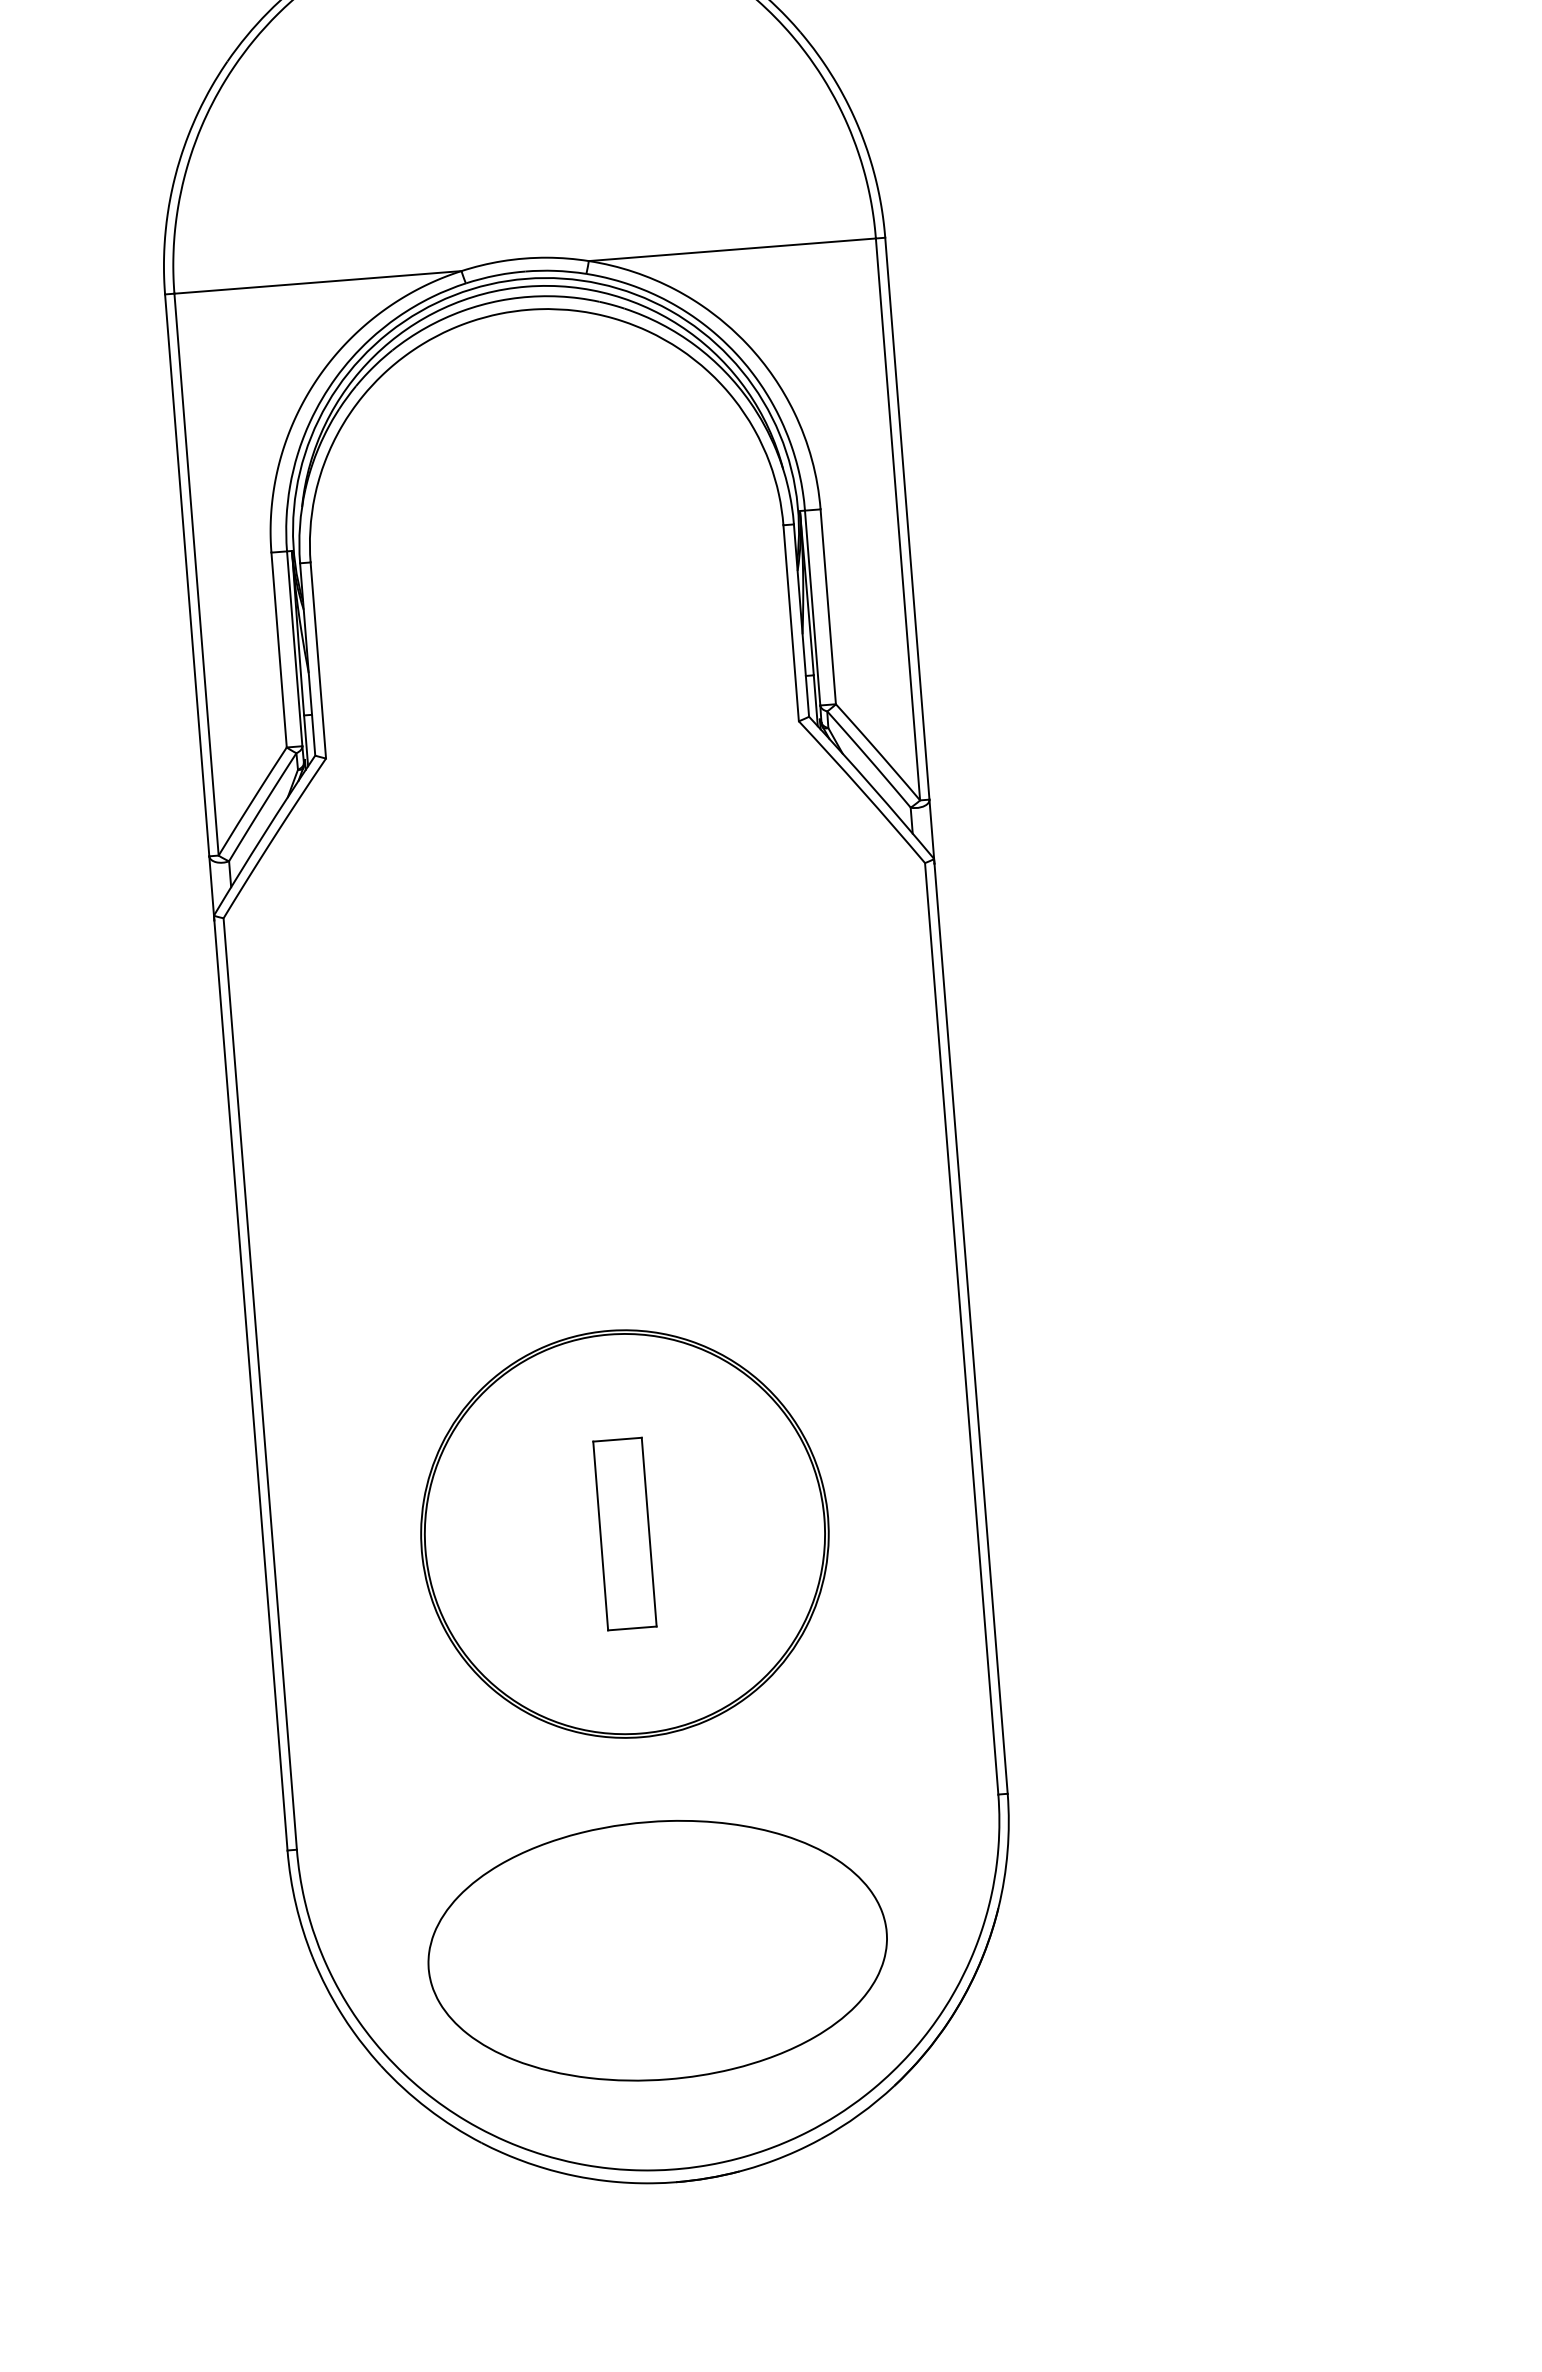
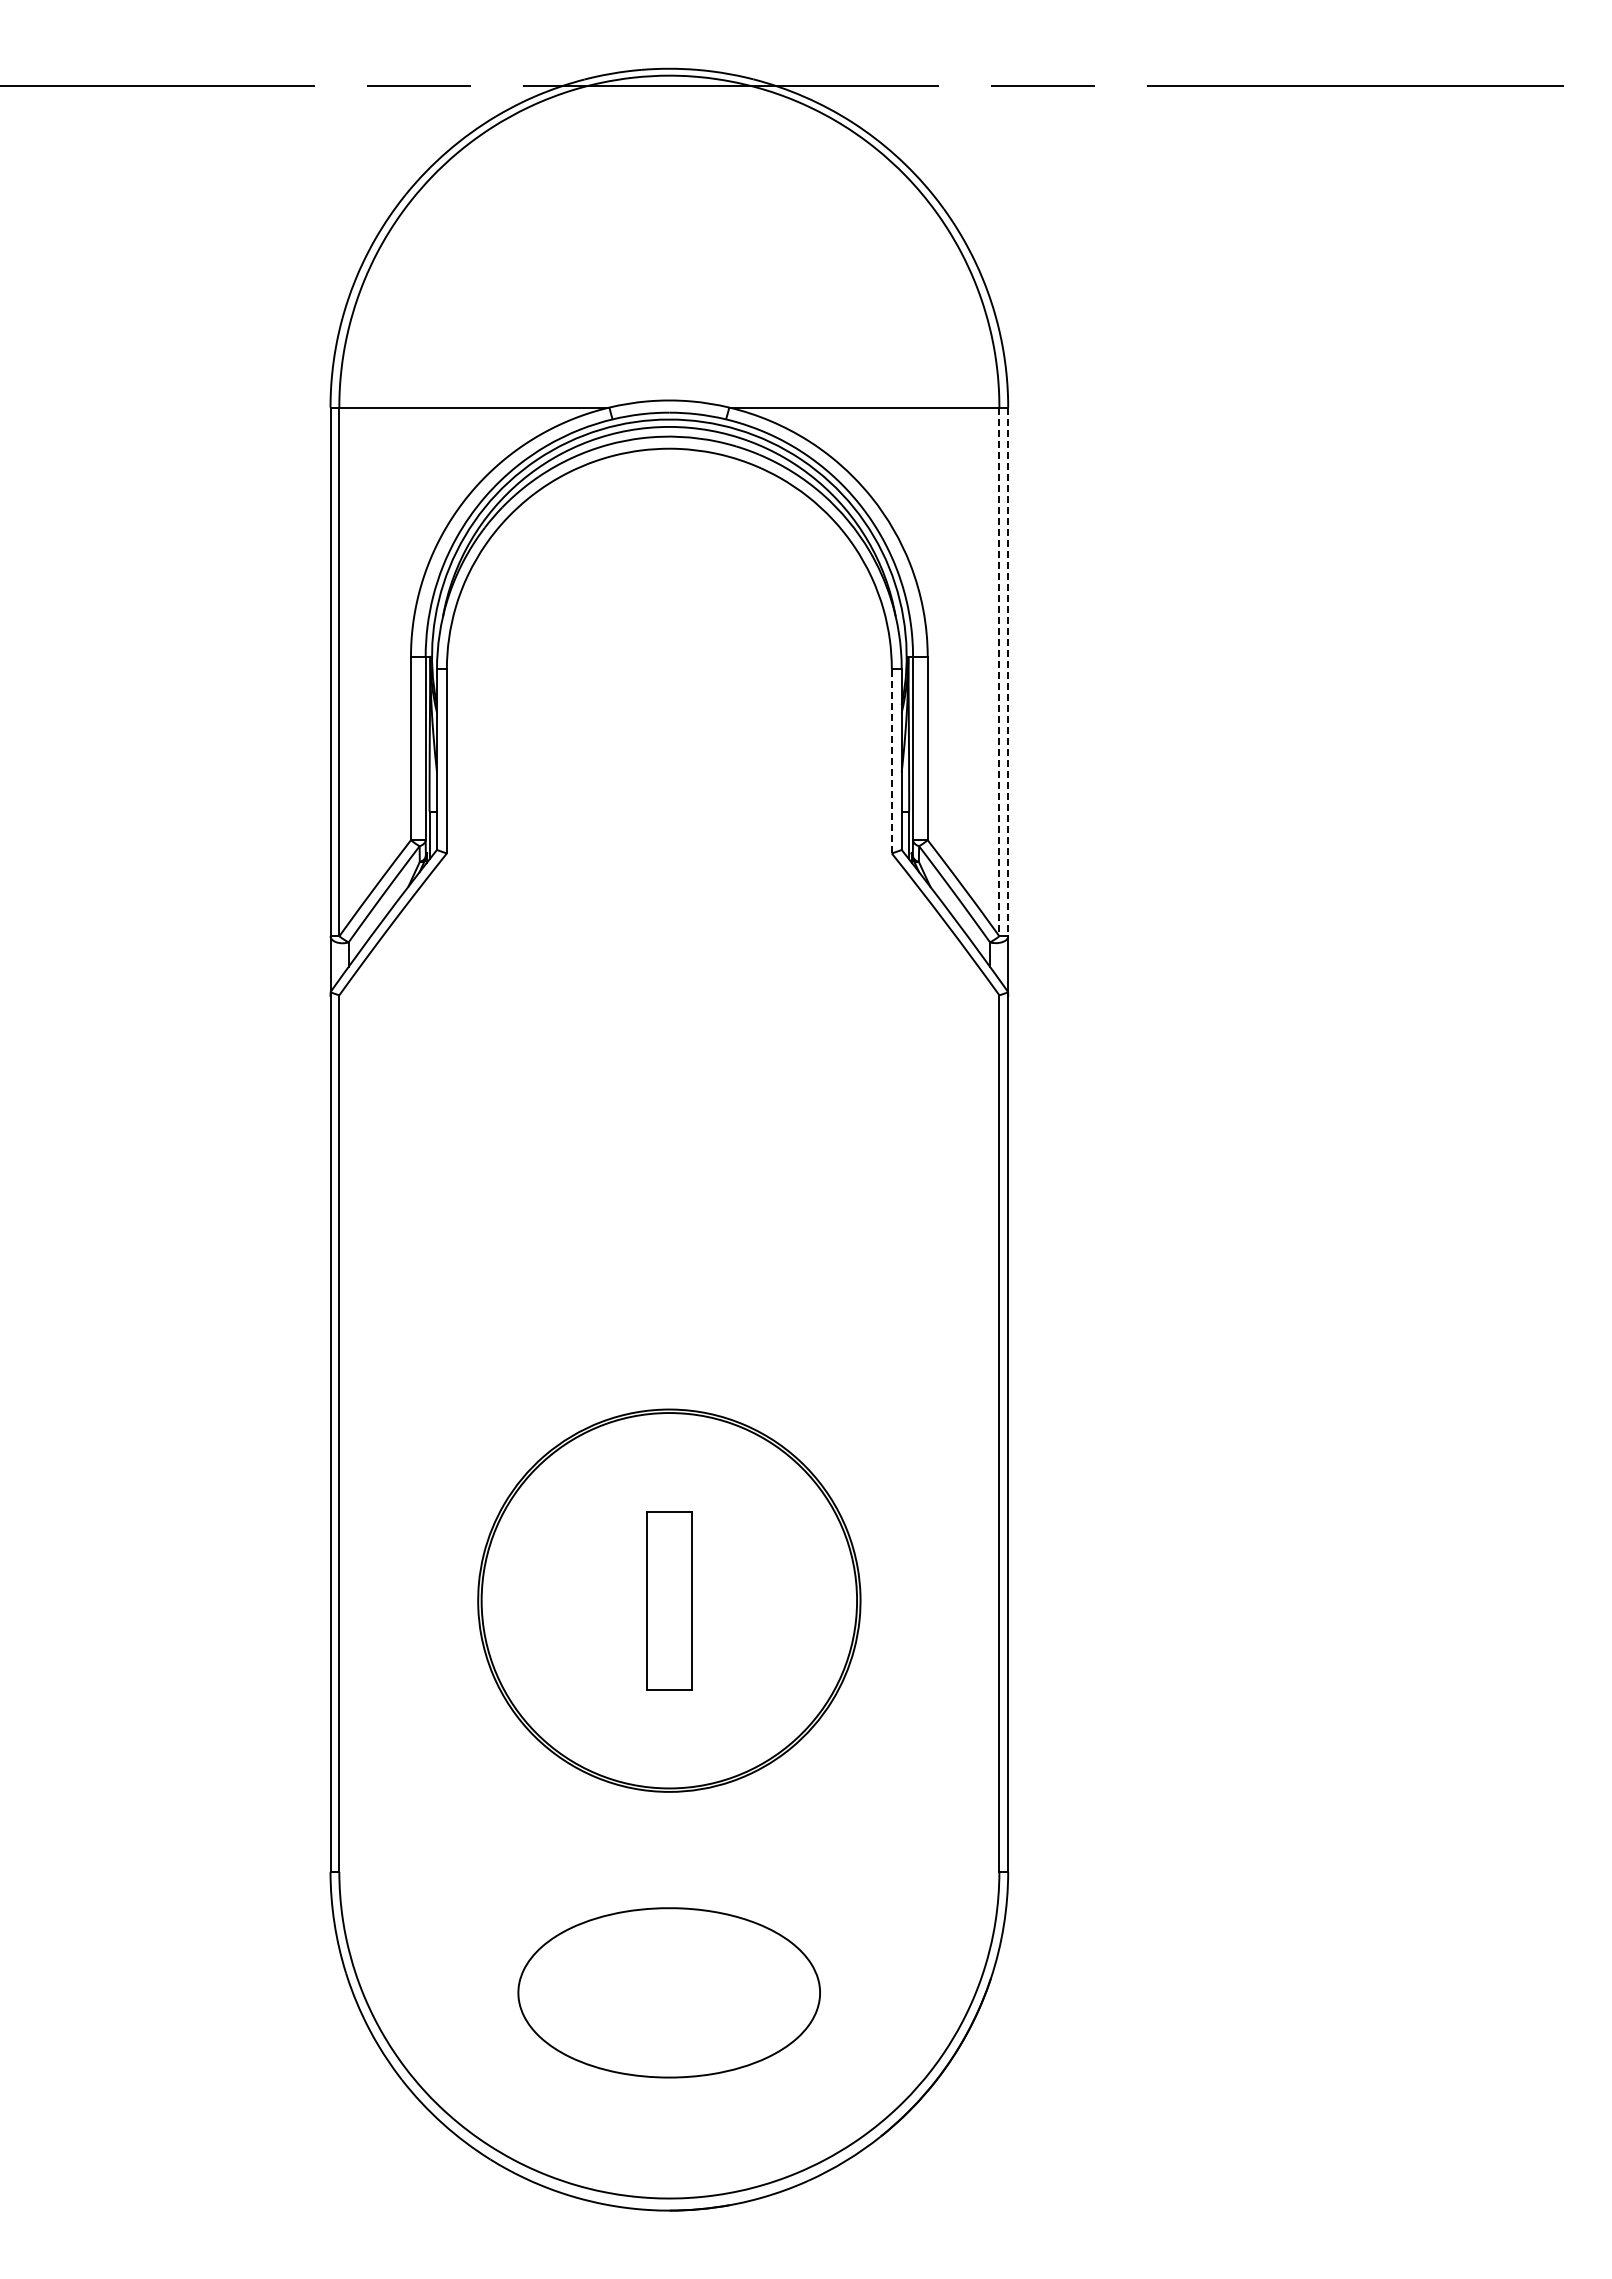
line: (907, 519) -> (1008, 672), solid -> dashed
line: (898, 520) -> (999, 672), solid -> dashed
line: (790, 622) -> (891, 760), solid -> dashed
part: (656, 1950) -> (668, 1992), size x0.7

